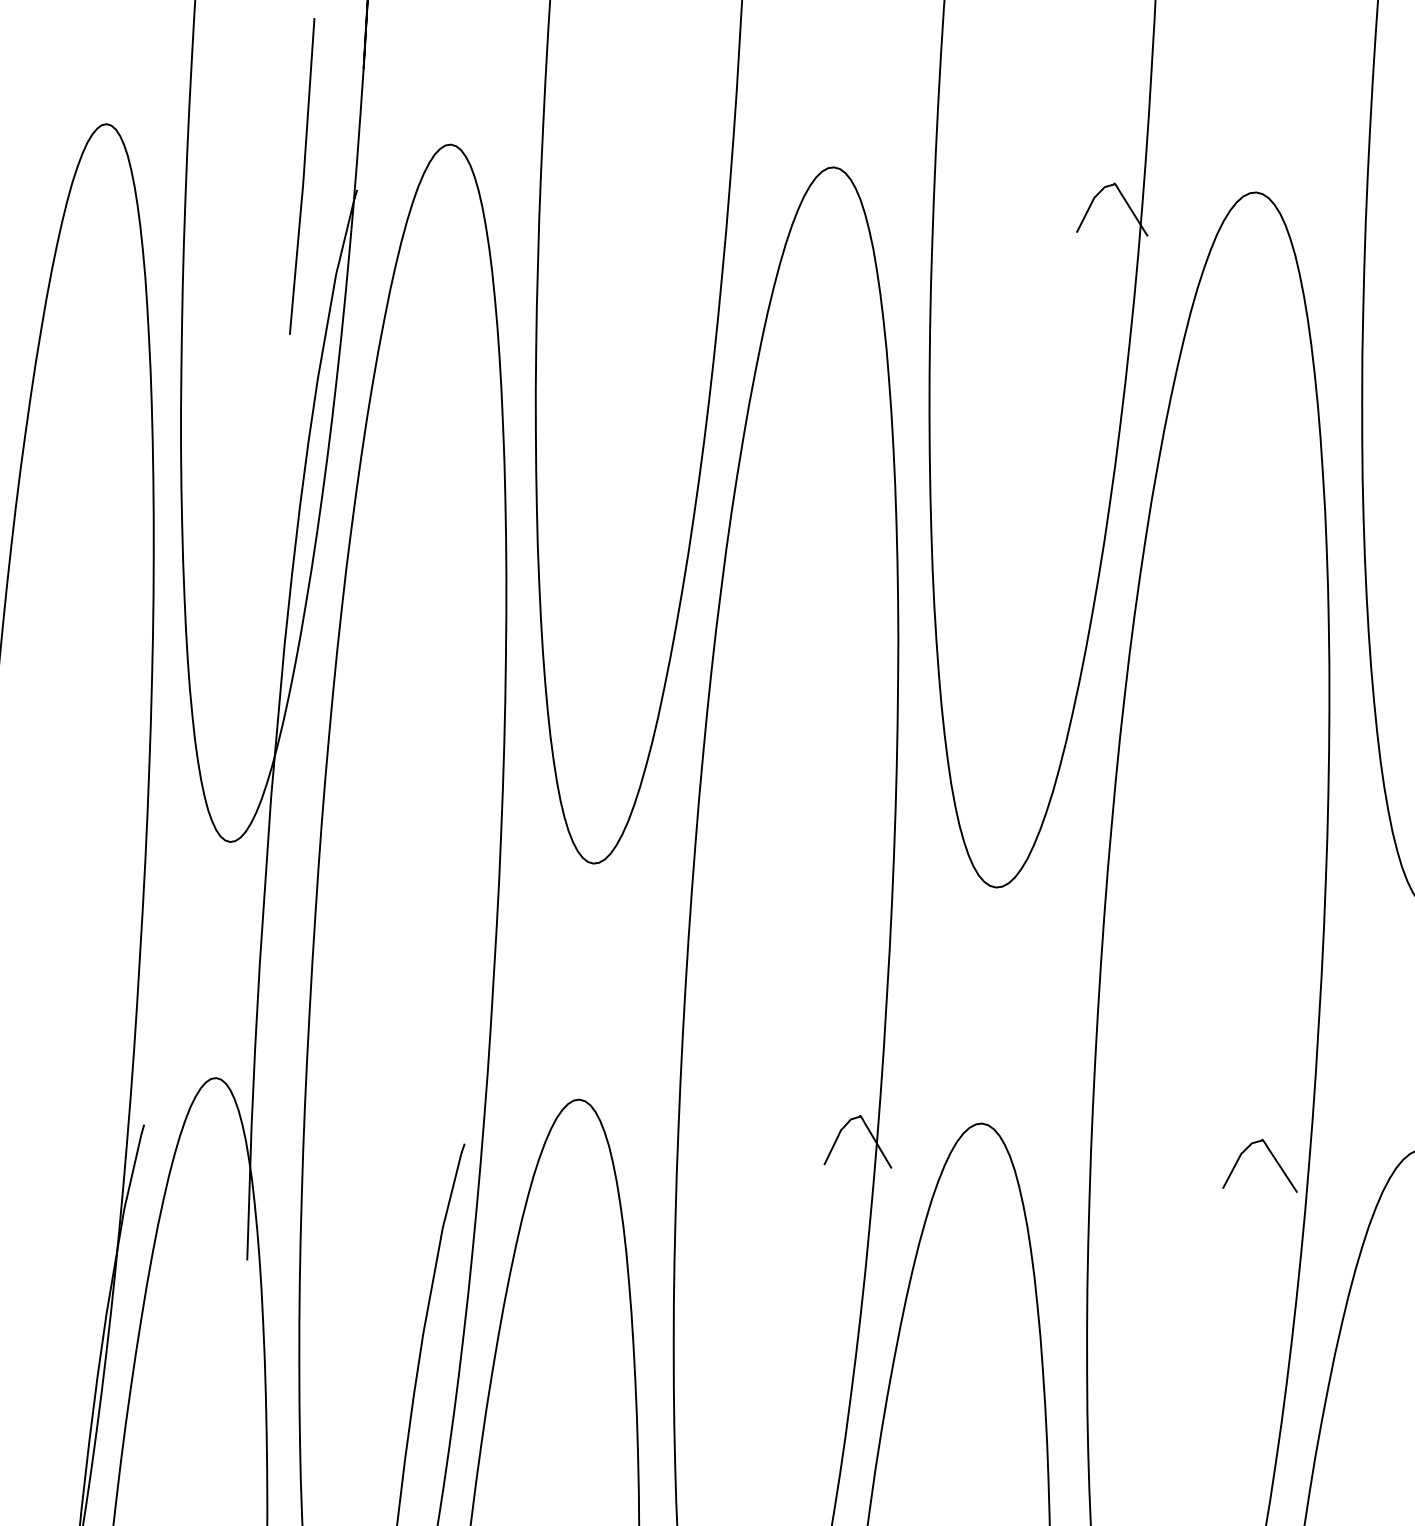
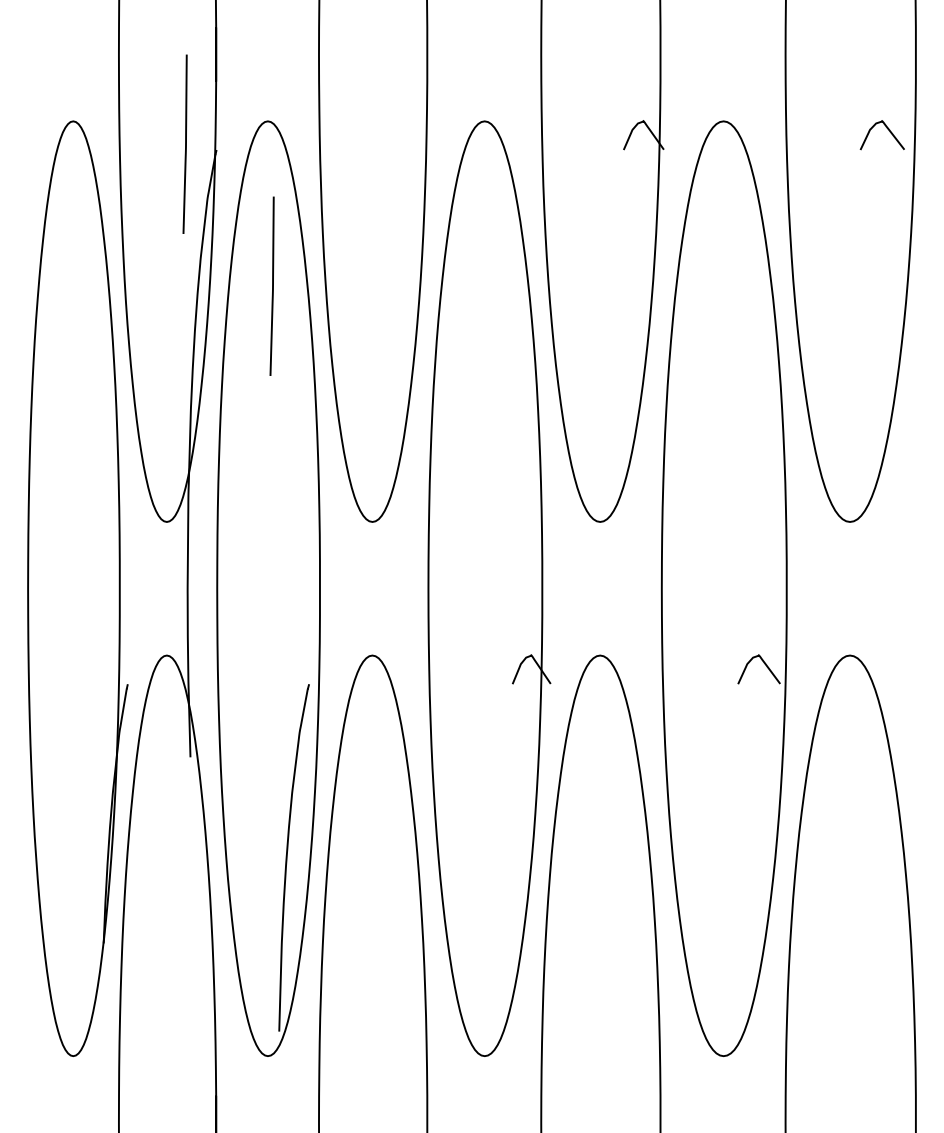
line: (441, 435) -> (272, 285), added

